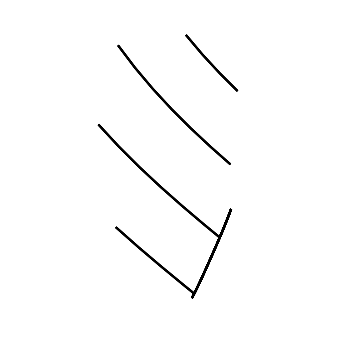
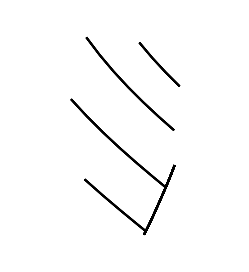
line: (211, 62) -> (159, 64), moved

